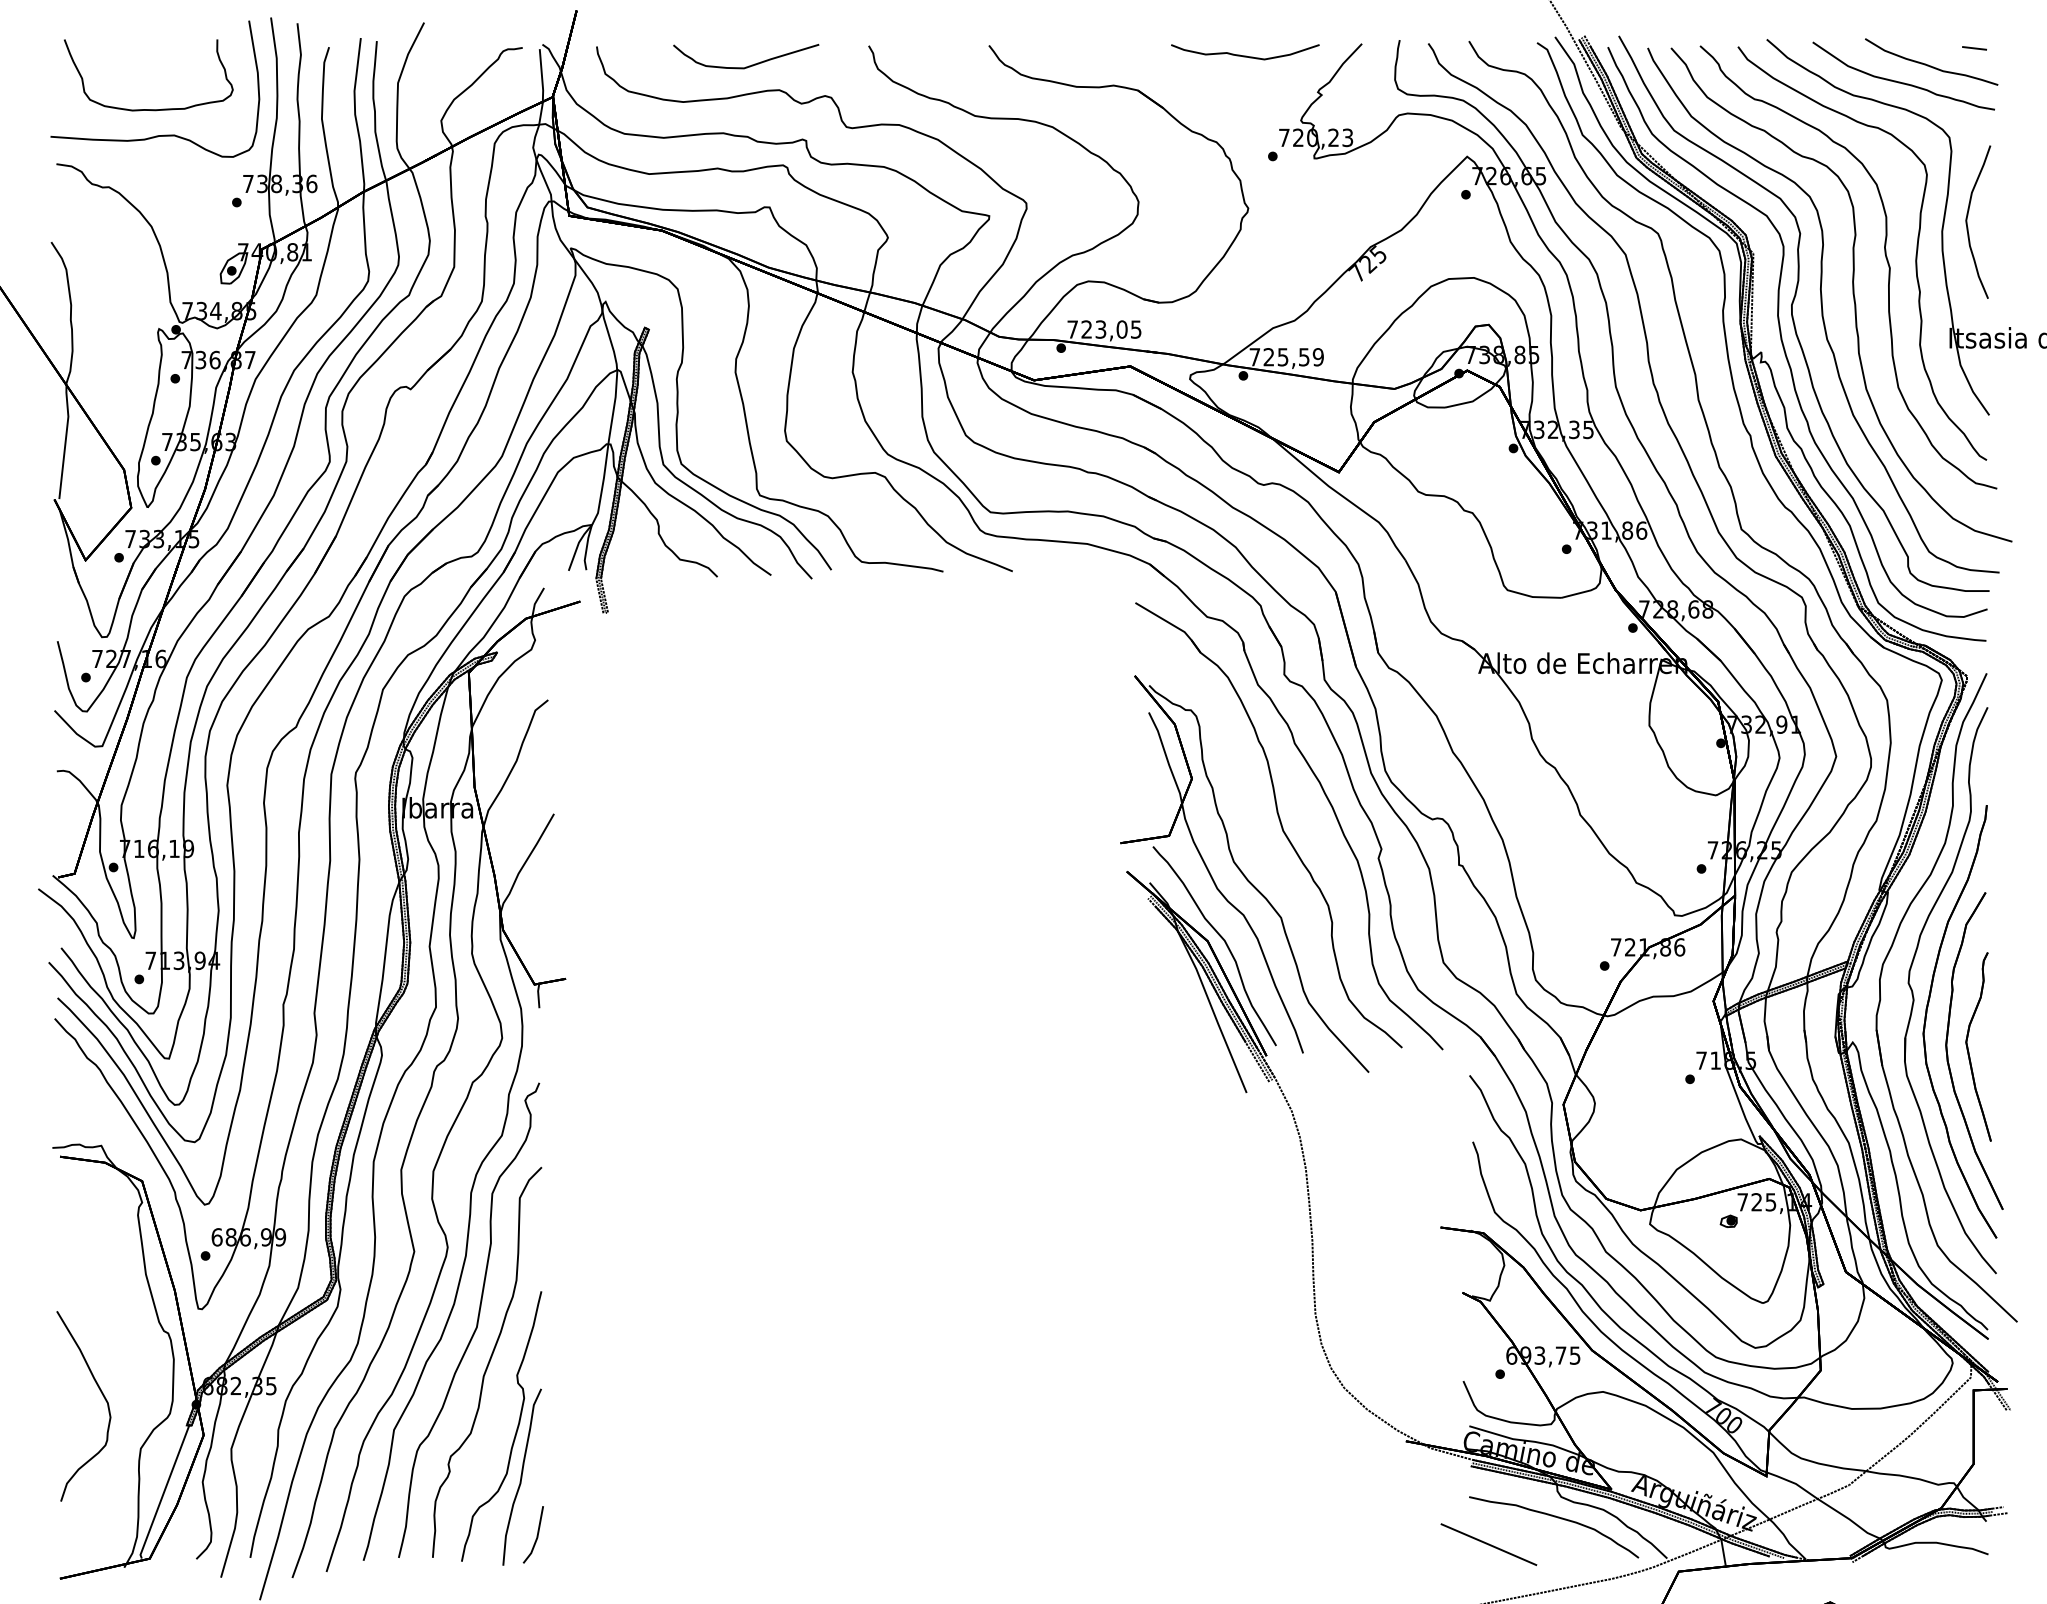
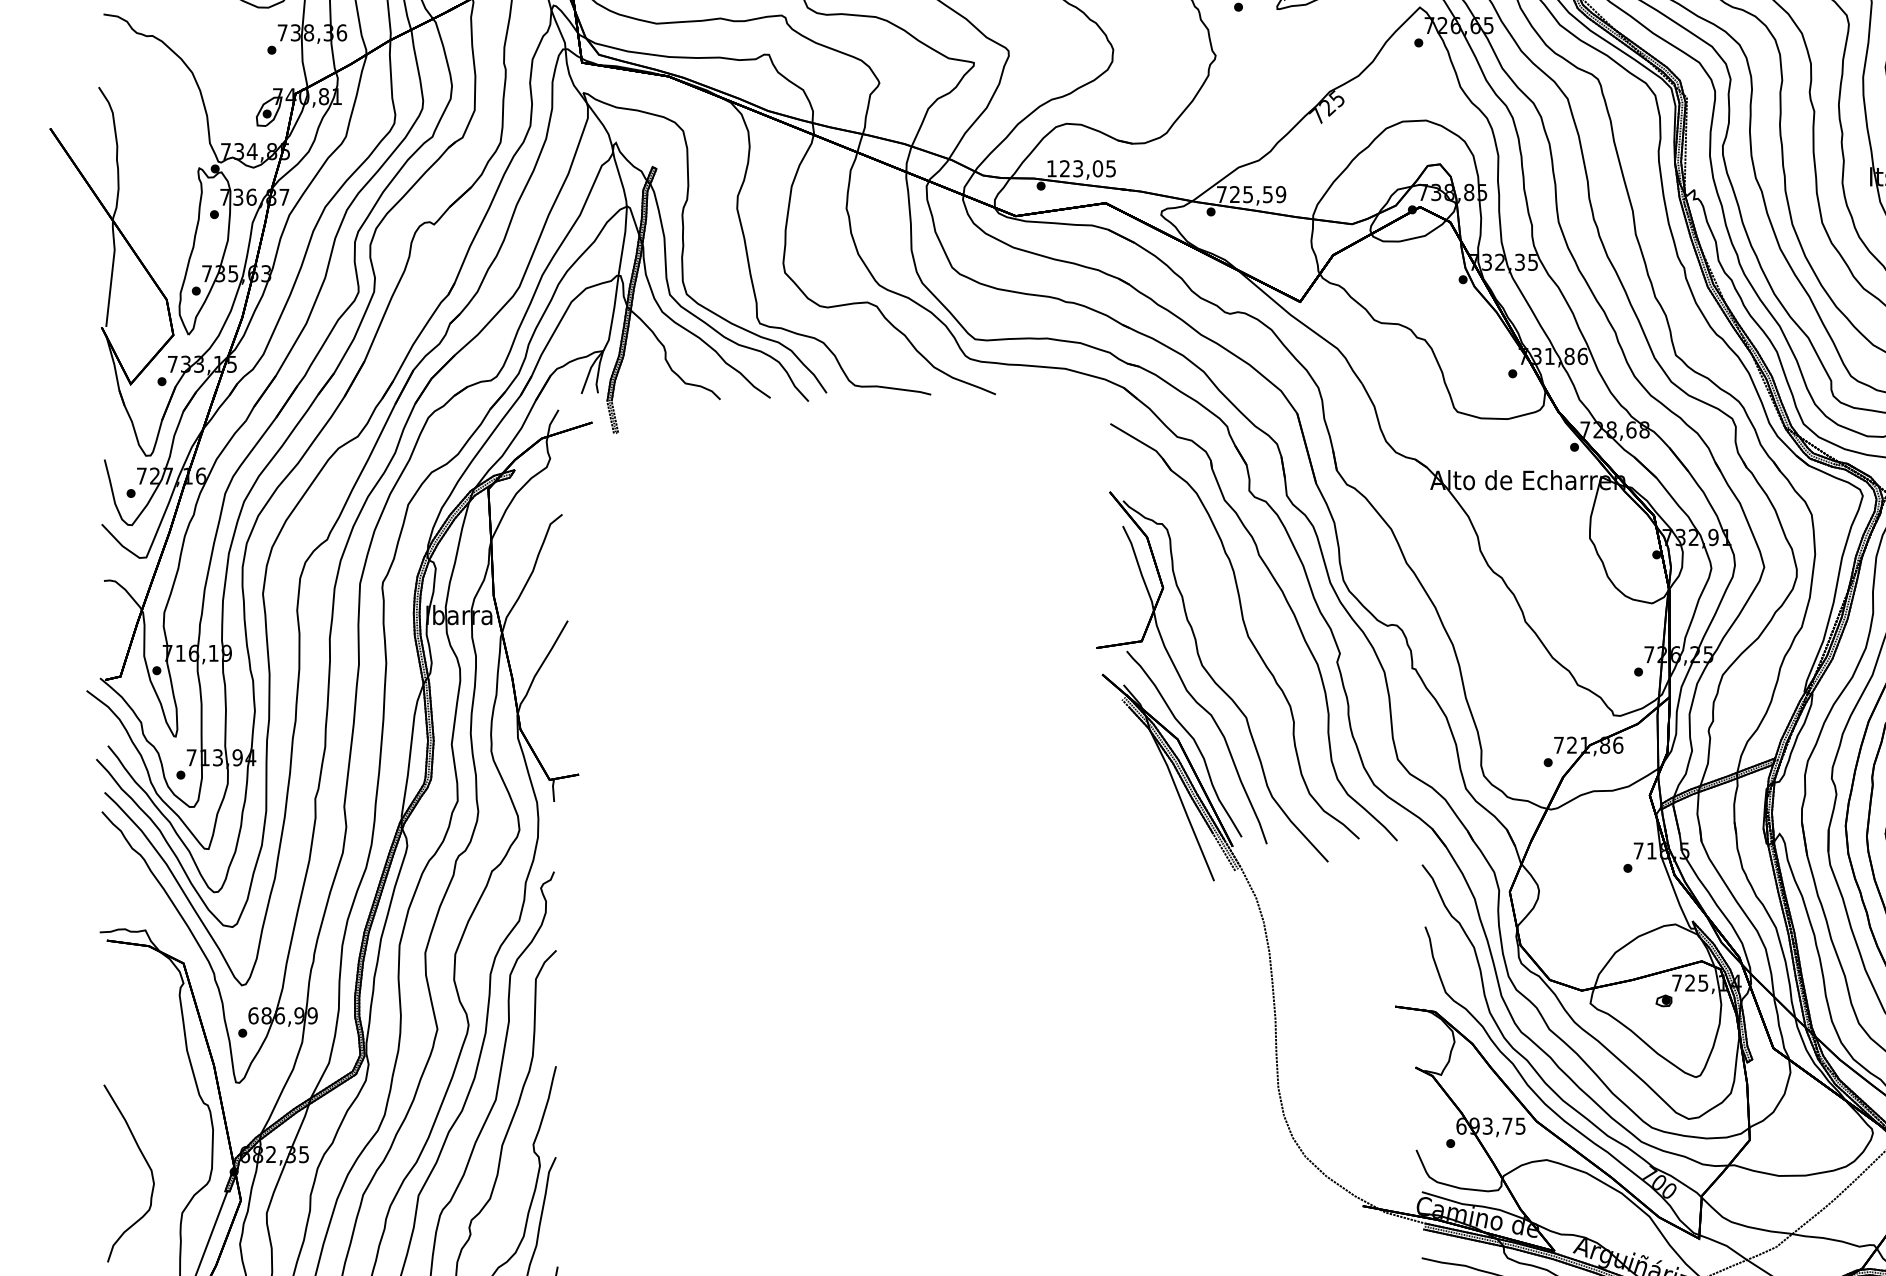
text: (1072, 329) -> (1051, 168), 723,05 -> 123,05

